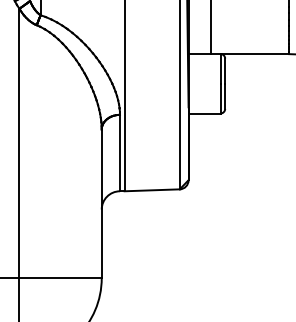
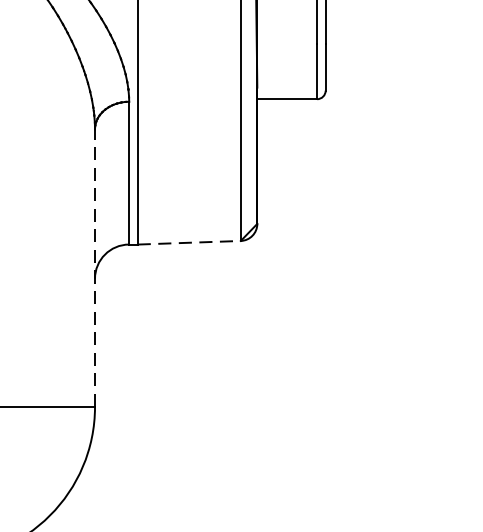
line: (152, 190) -> (189, 243), solid -> dashed
line: (101, 203) -> (94, 267), solid -> dashed

